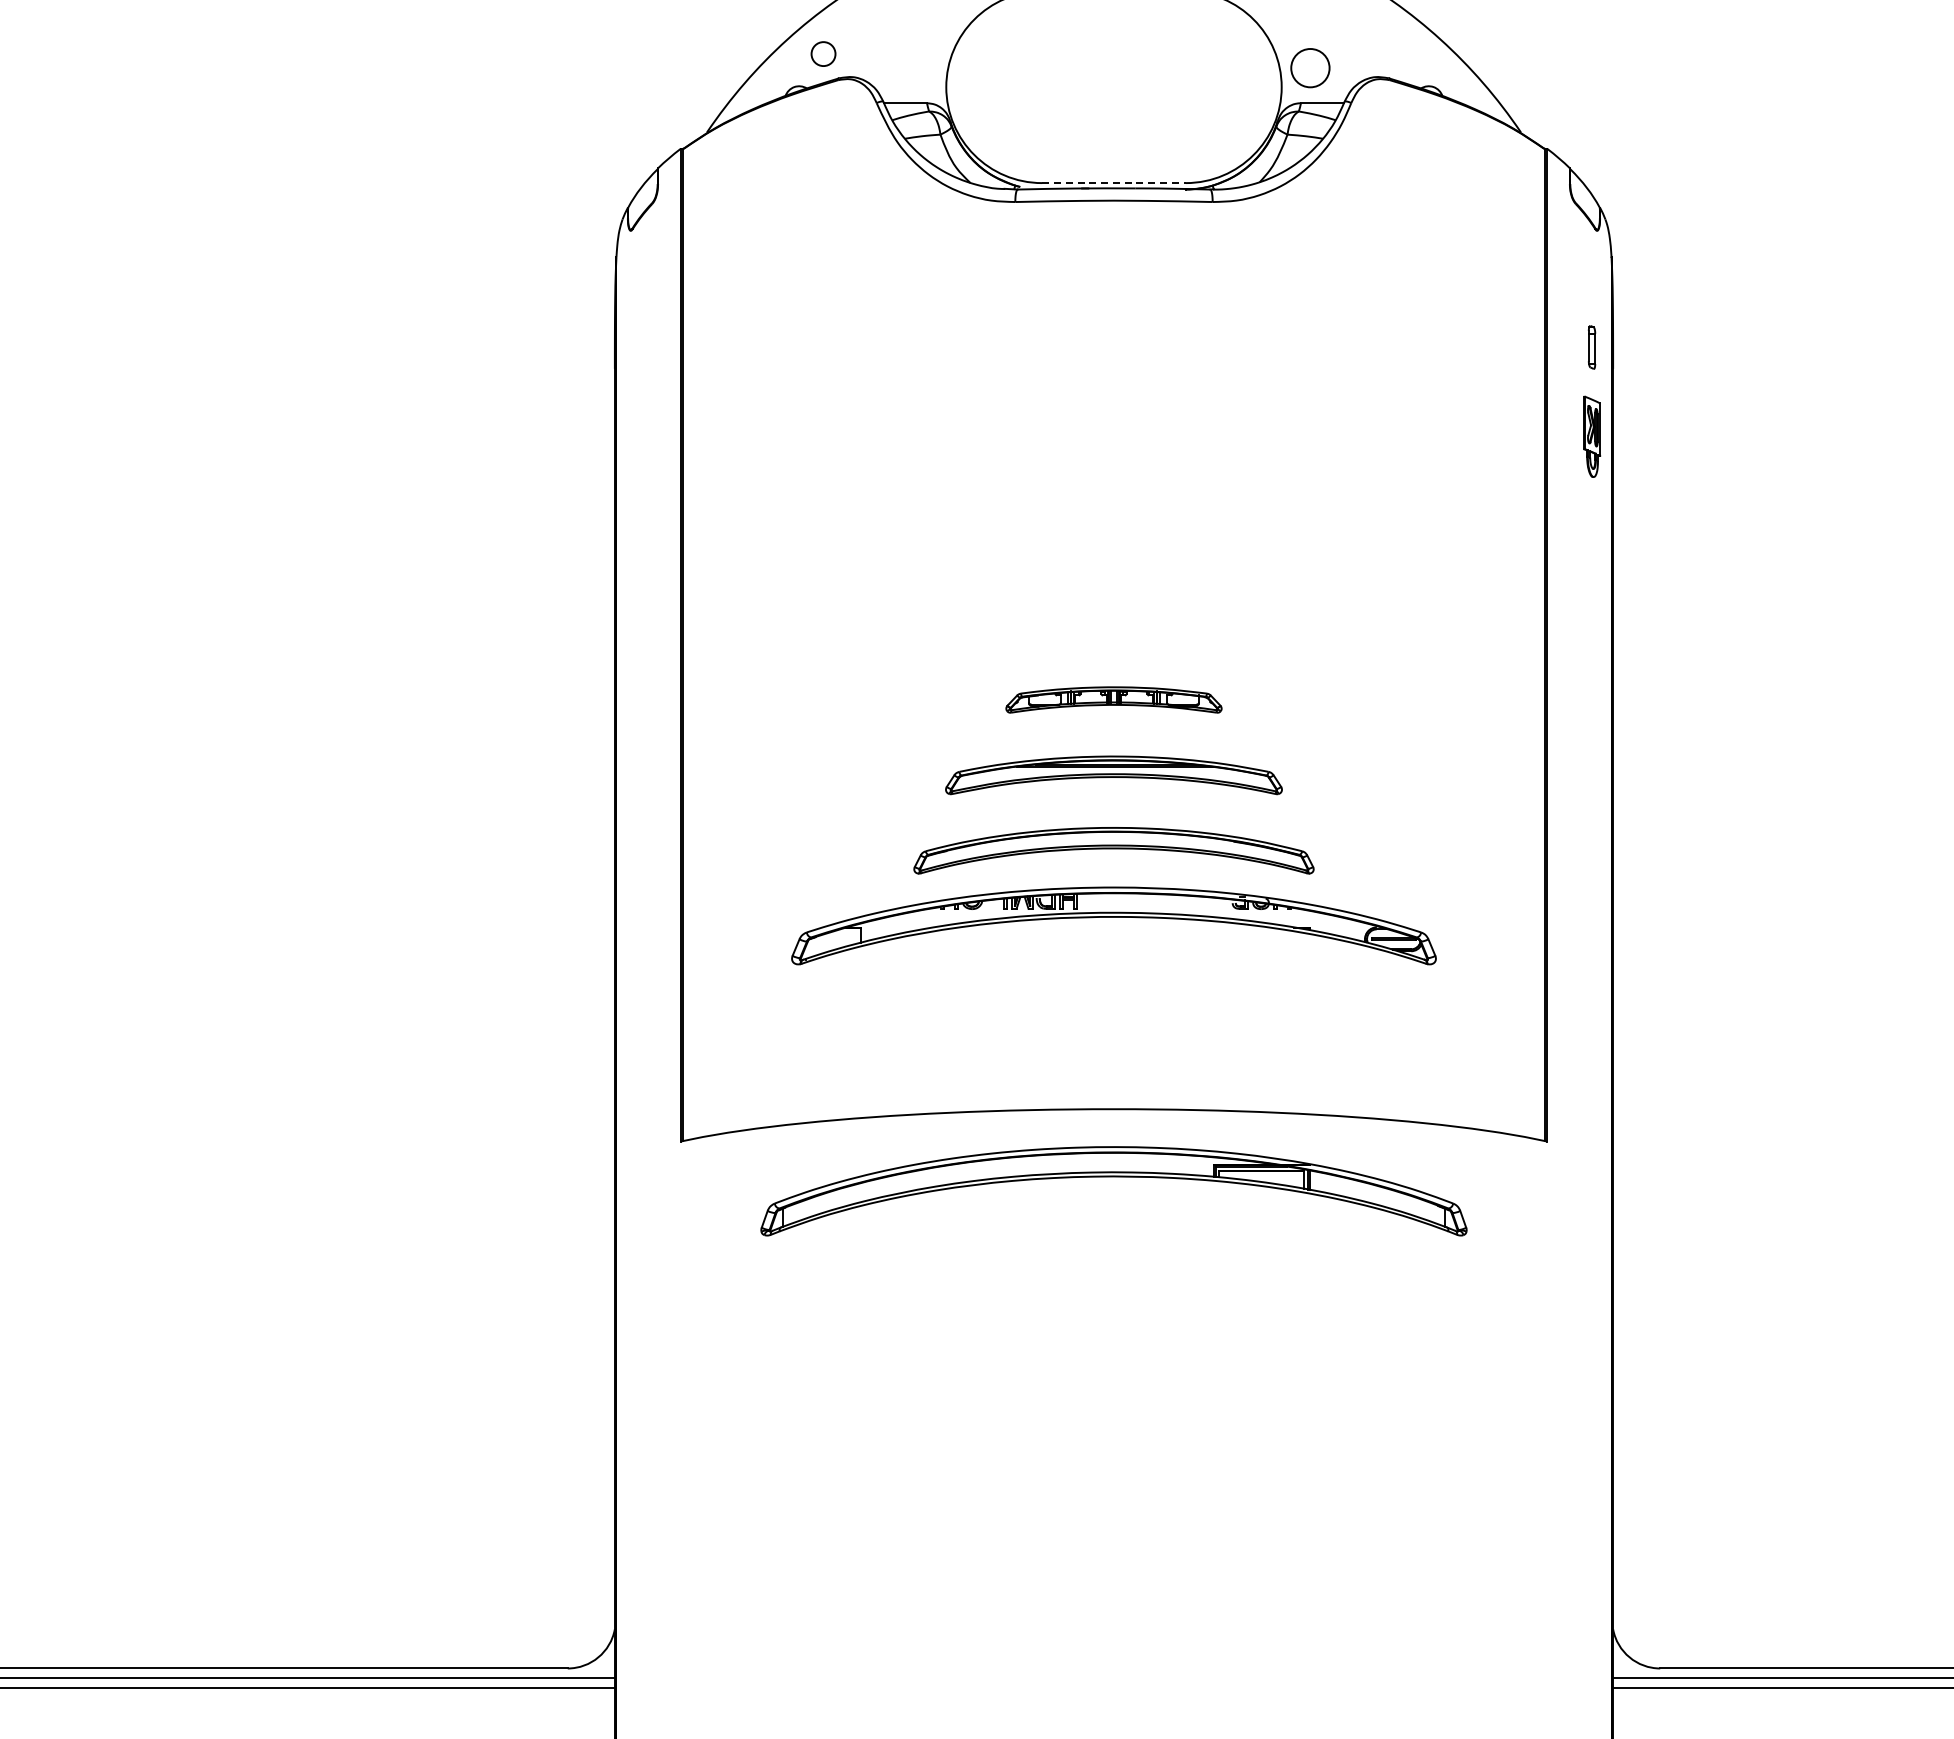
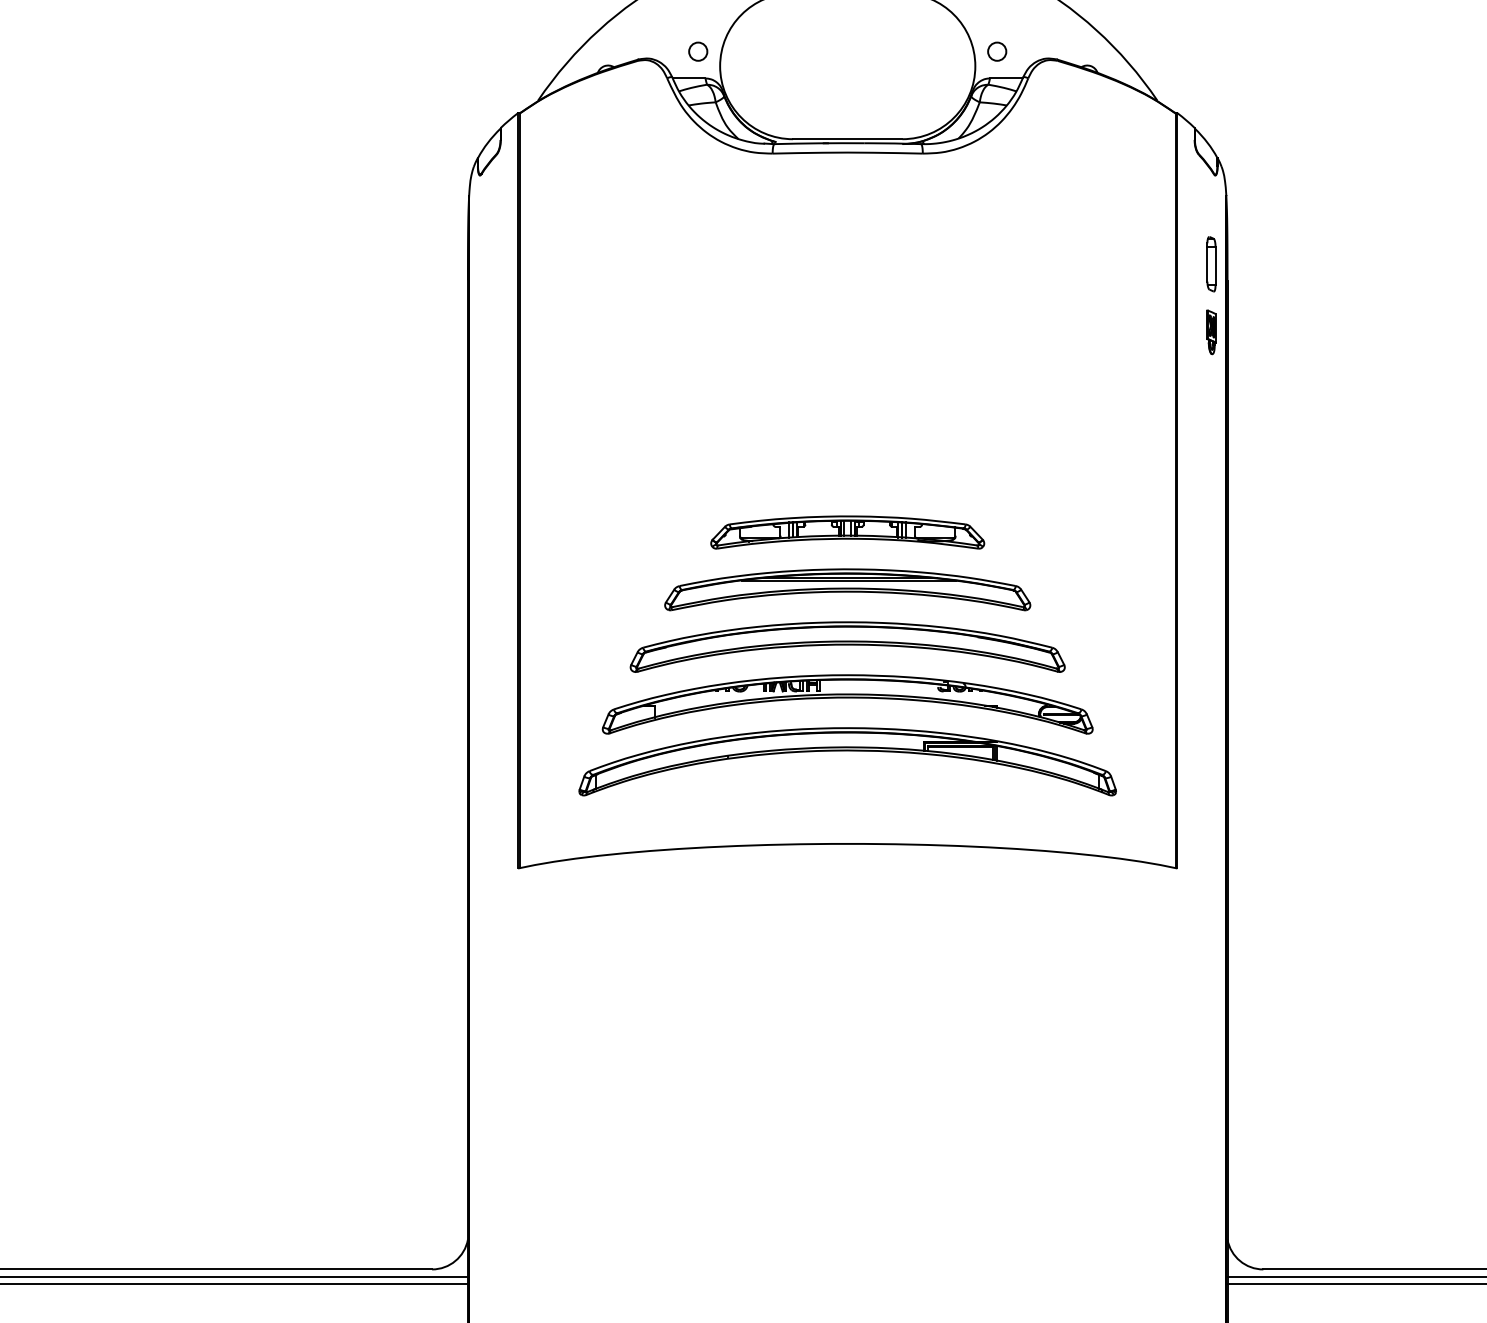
circle: (823, 53) -> (698, 51), moved
circle: (1310, 67) -> (997, 51), size x0.62
line: (1114, 183) -> (848, 139), dashed -> solid
part: (1591, 347) -> (1211, 264), size x1.67
part: (1591, 436) -> (1211, 332), size x0.71
part: (1113, 699) -> (847, 532), size x1.67
part: (1113, 775) -> (847, 589), size x1.43
part: (1113, 850) -> (847, 647), size x1.43
part: (1113, 1177) -> (847, 751), moved

